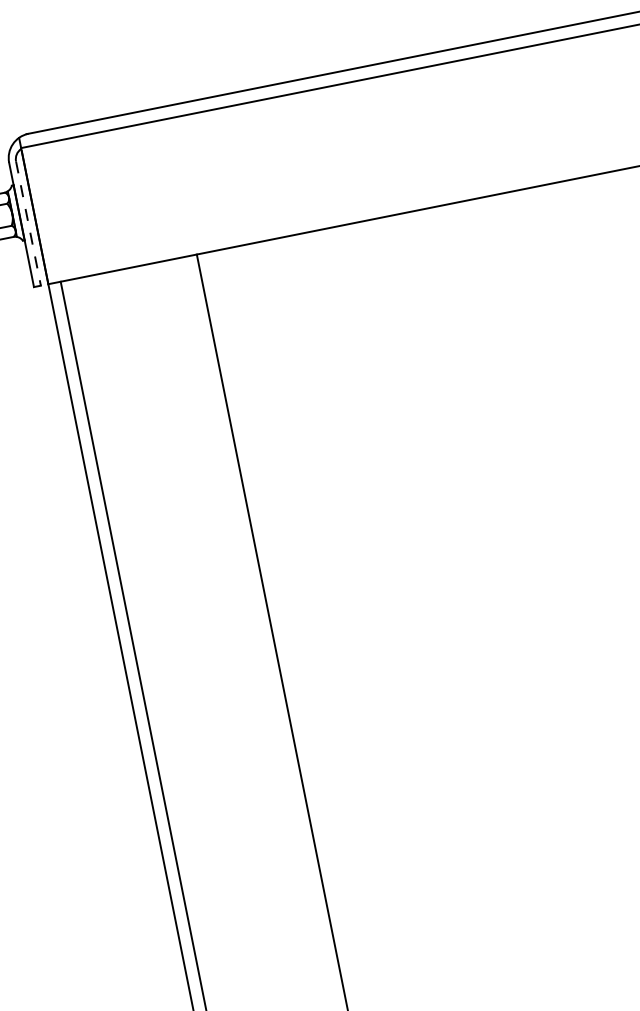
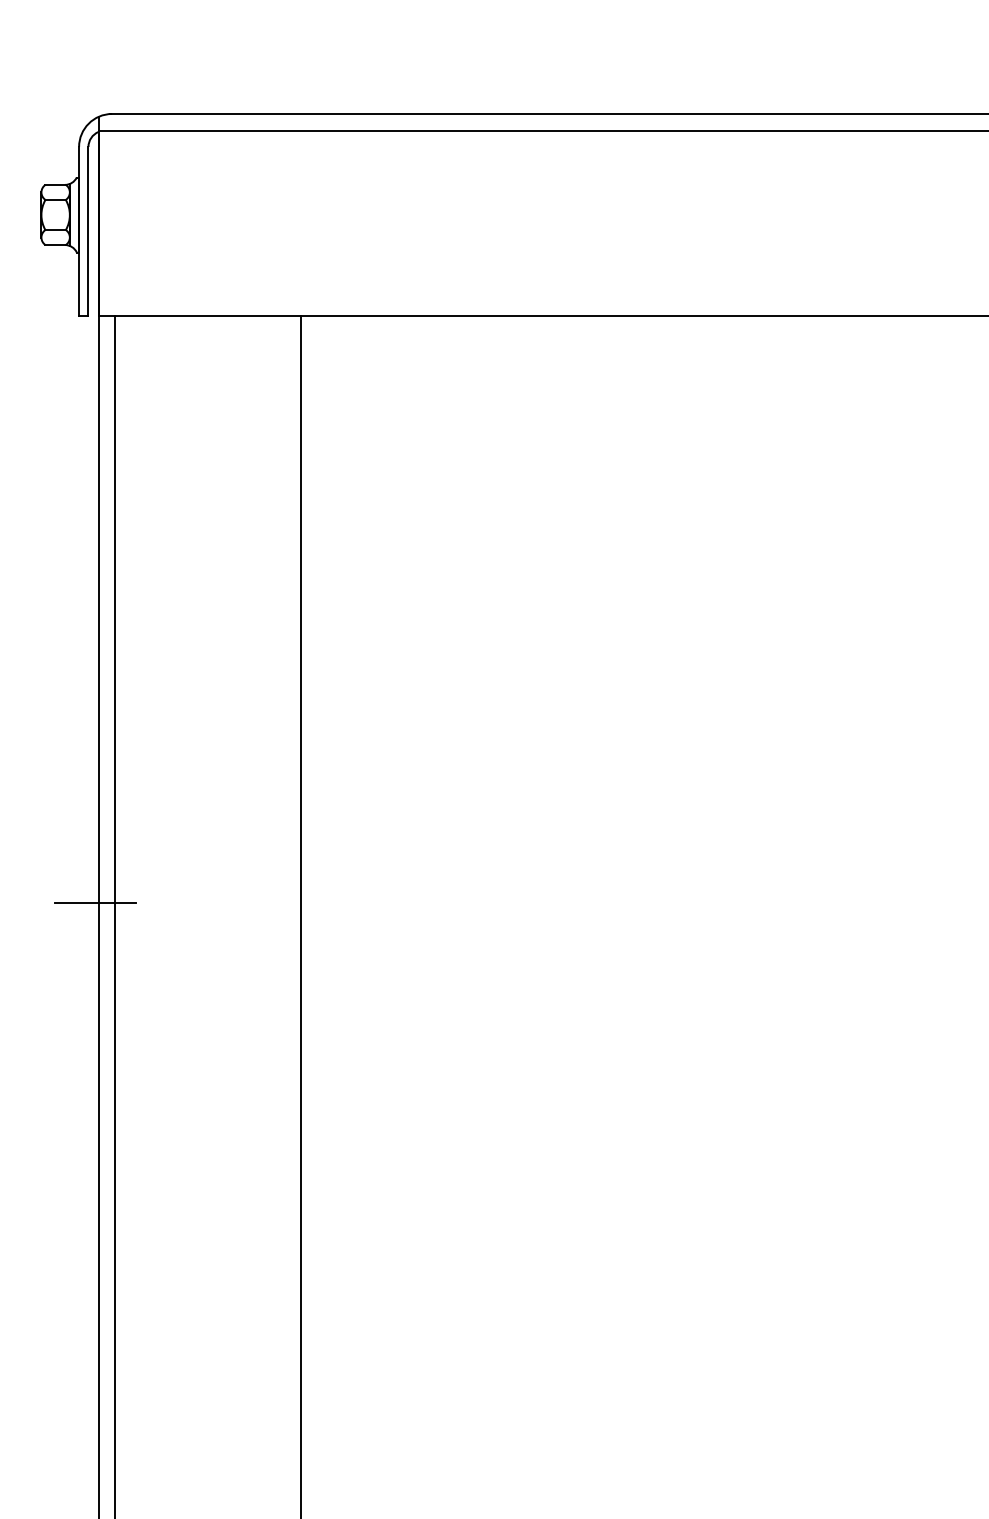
line: (28, 223) -> (88, 231), dashed -> solid
line: (132, 715) -> (95, 902), added

